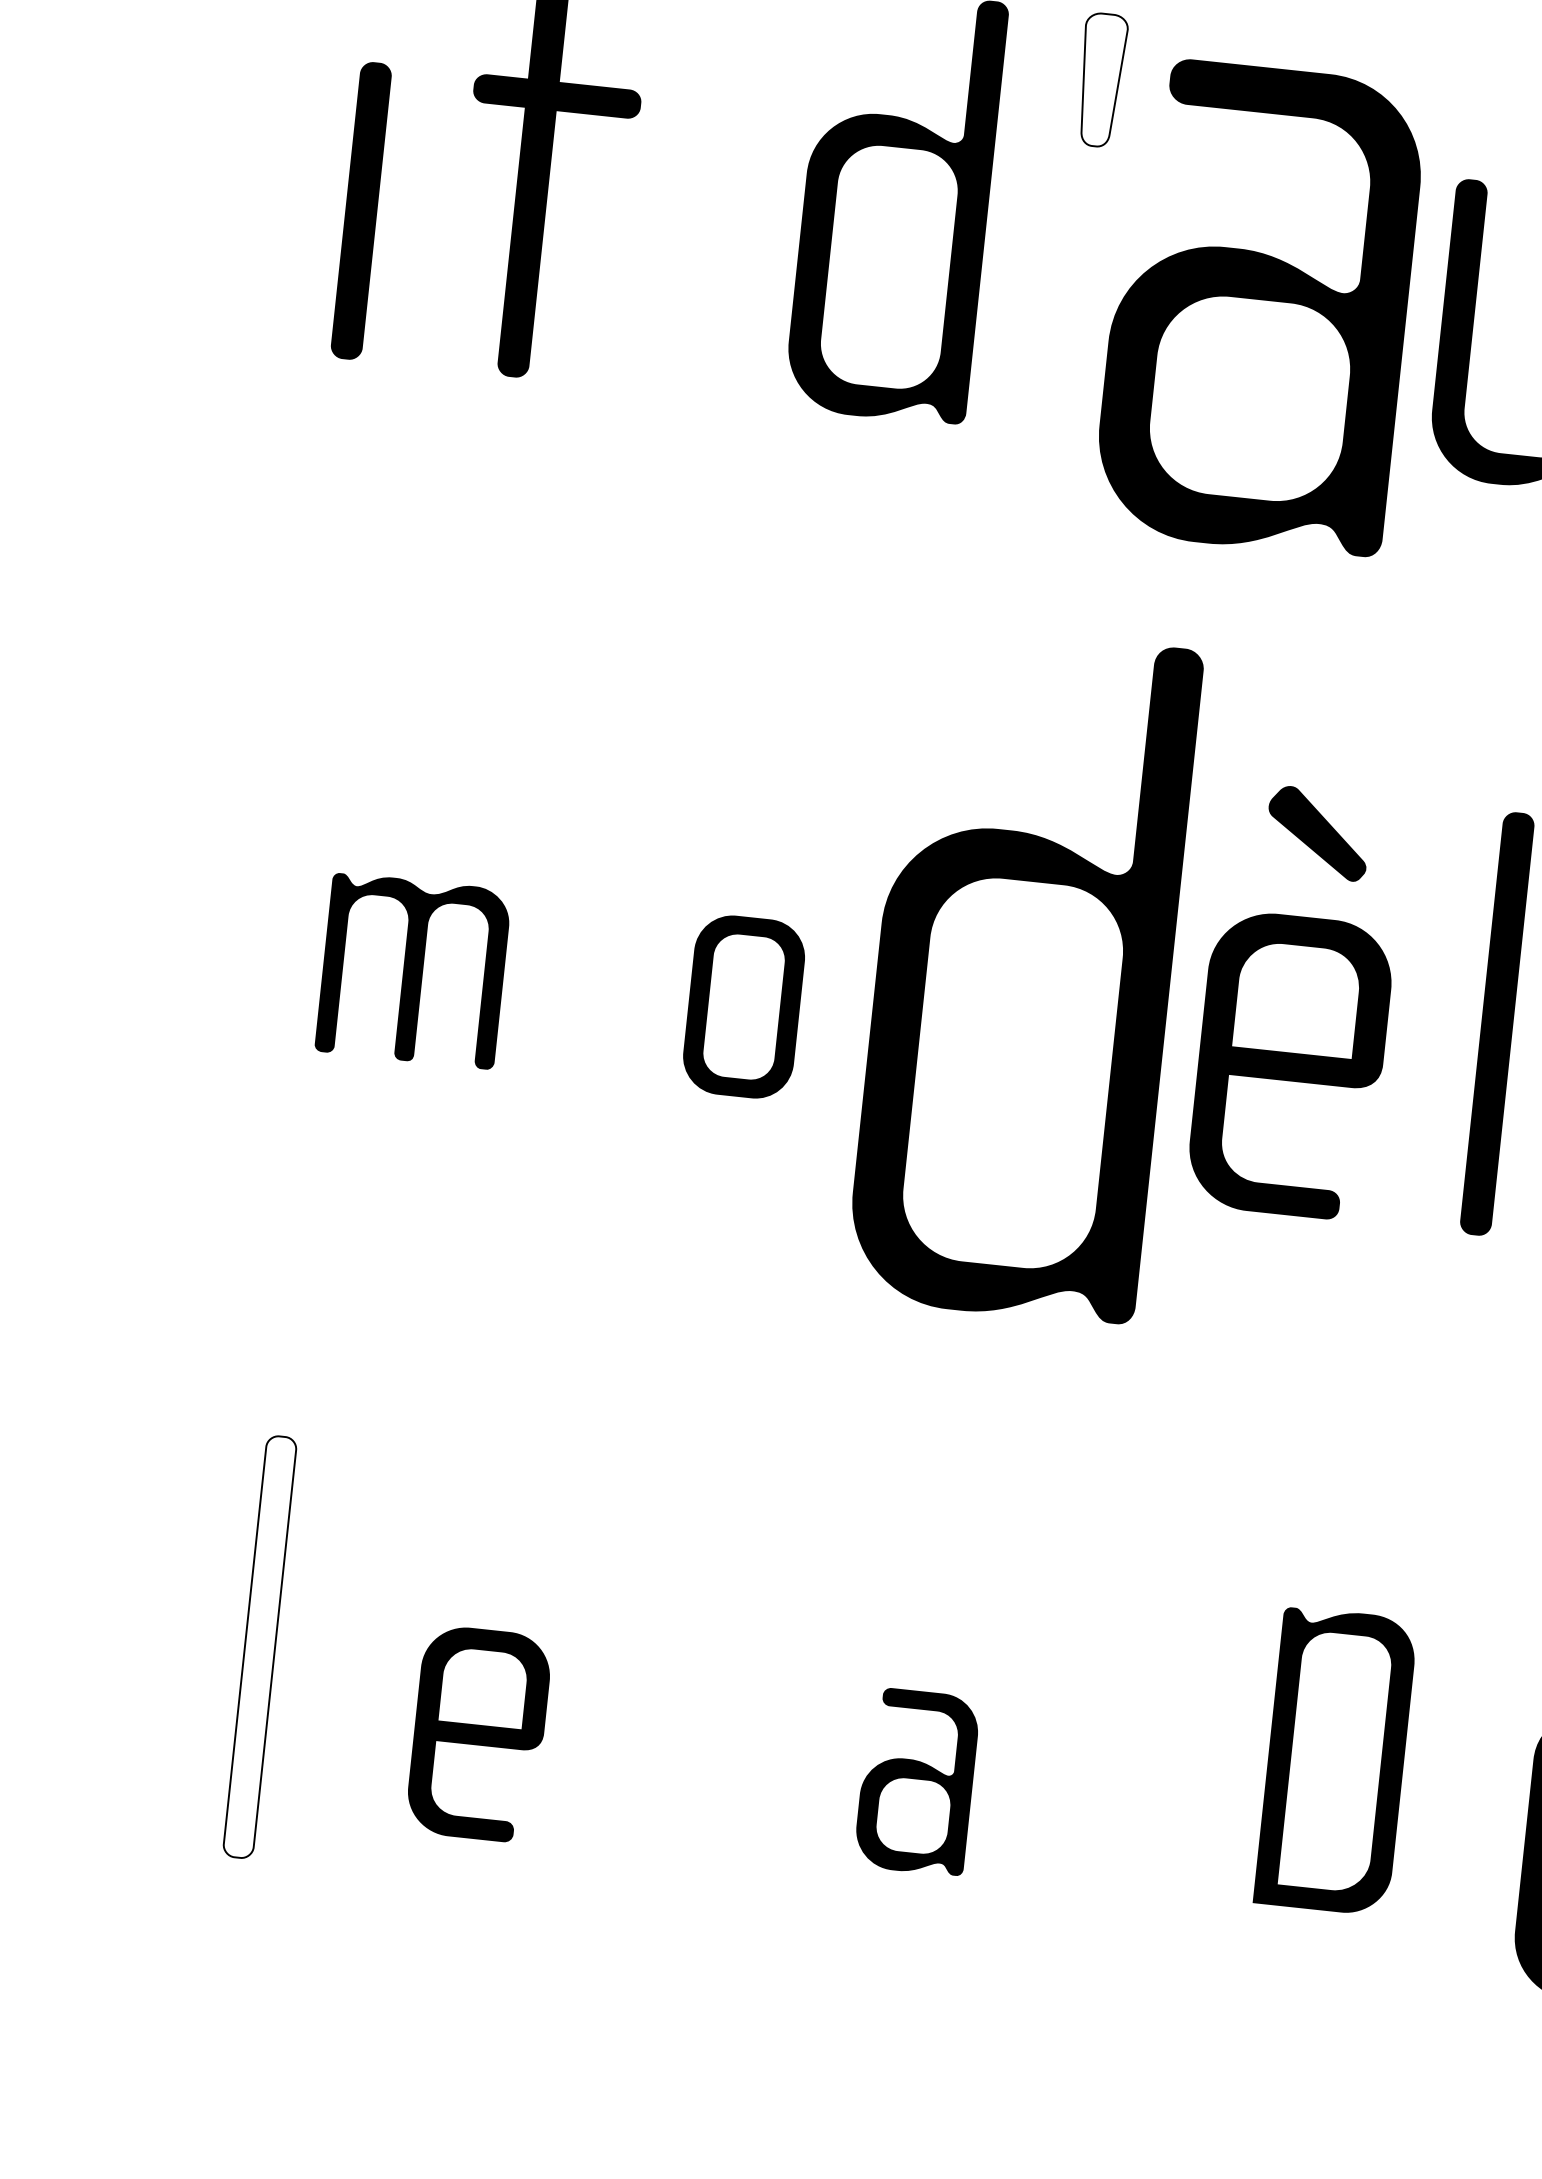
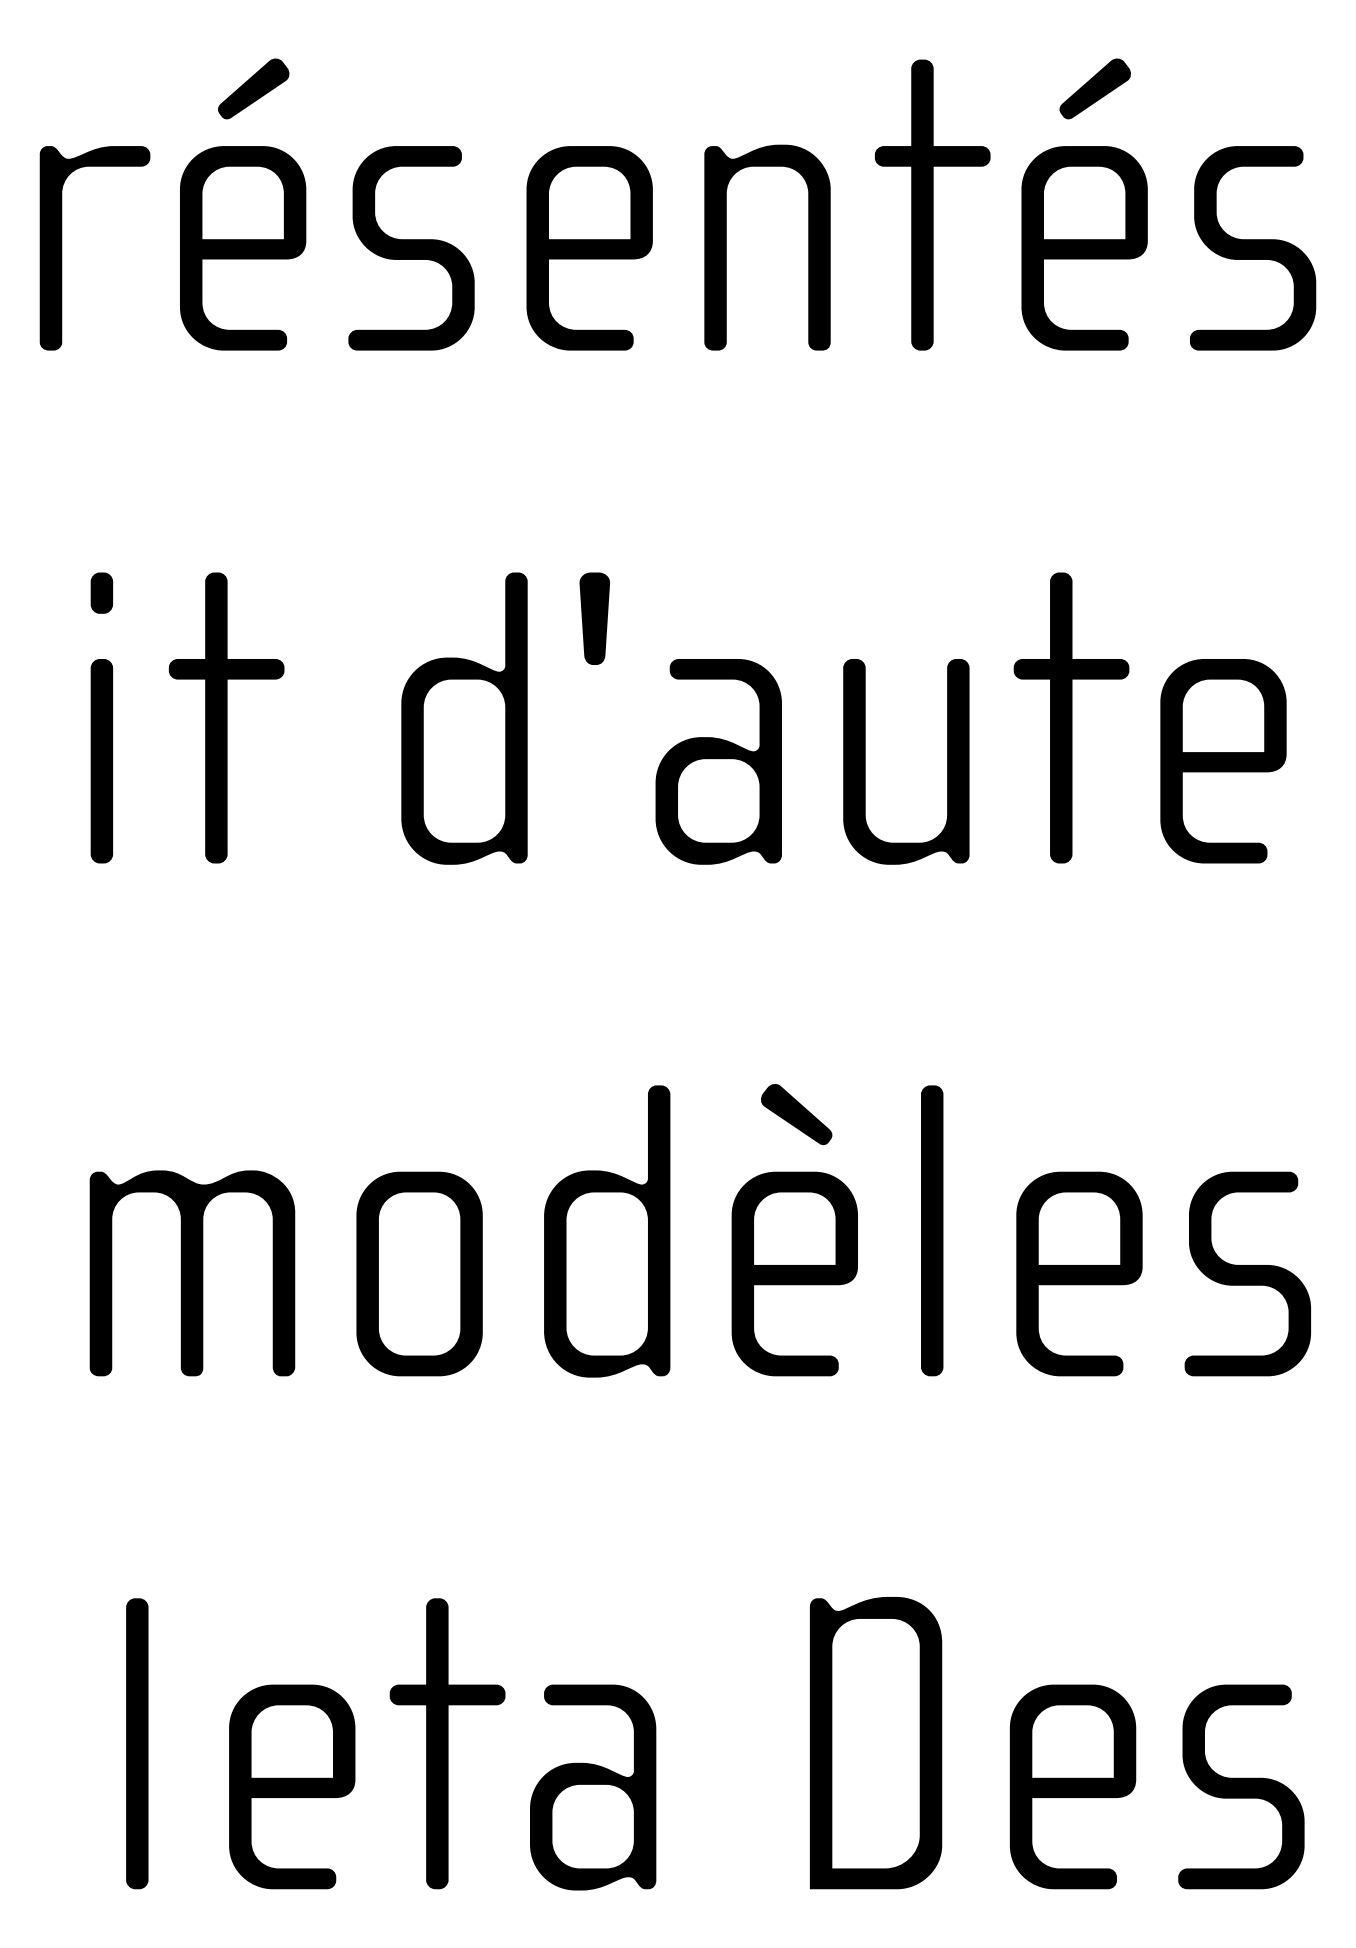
fill: (1100, 79) -> (594, 618), added
part: (1259, 307) -> (718, 761), size x0.62
part: (413, 970) -> (192, 1273), size x1.67
part: (1024, 974) -> (607, 1231), size x0.62
part: (744, 1006) -> (419, 1273), size x1.67
fill: (260, 1646) -> (137, 1743), added
part: (711, 1695) -> (447, 1743), added
part: (479, 1733) -> (292, 1786), size x1.43
part: (1336, 1761) -> (876, 1743), size x1.43
part: (917, 1781) -> (593, 1787), size x1.67

